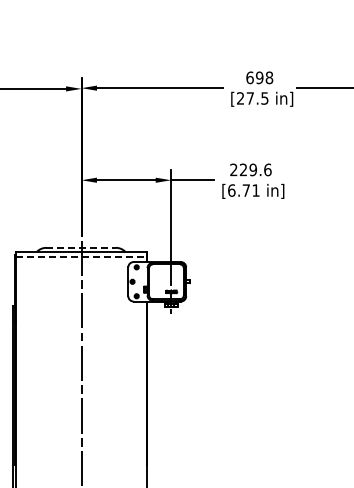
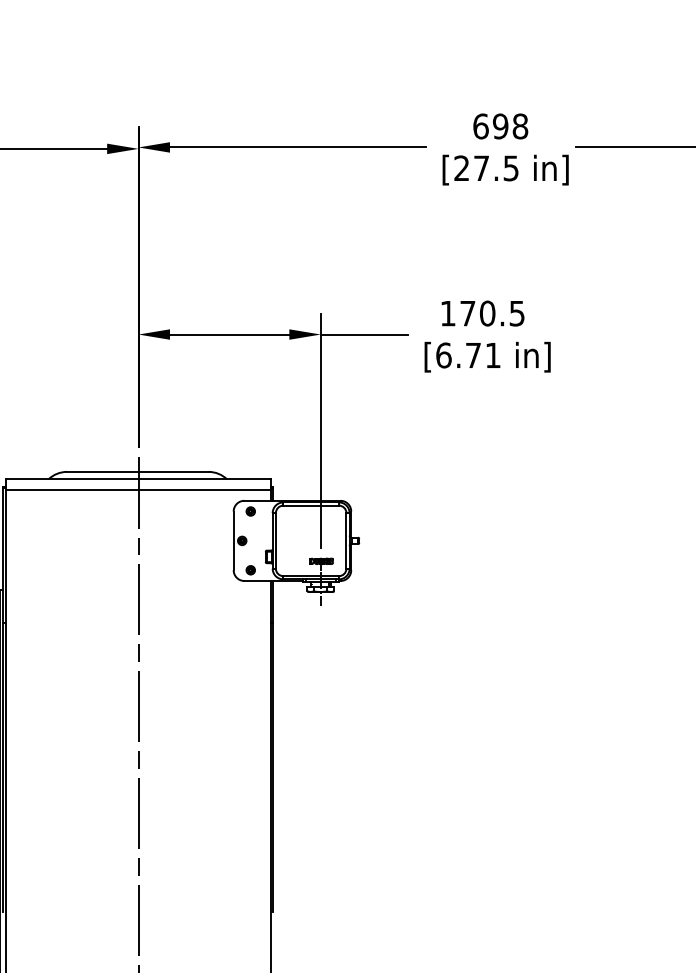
text: (250, 169) -> (481, 312), 229.6 -> 170.5
line: (81, 247) -> (138, 471), dashed -> solid
line: (82, 256) -> (140, 489), dashed -> solid

